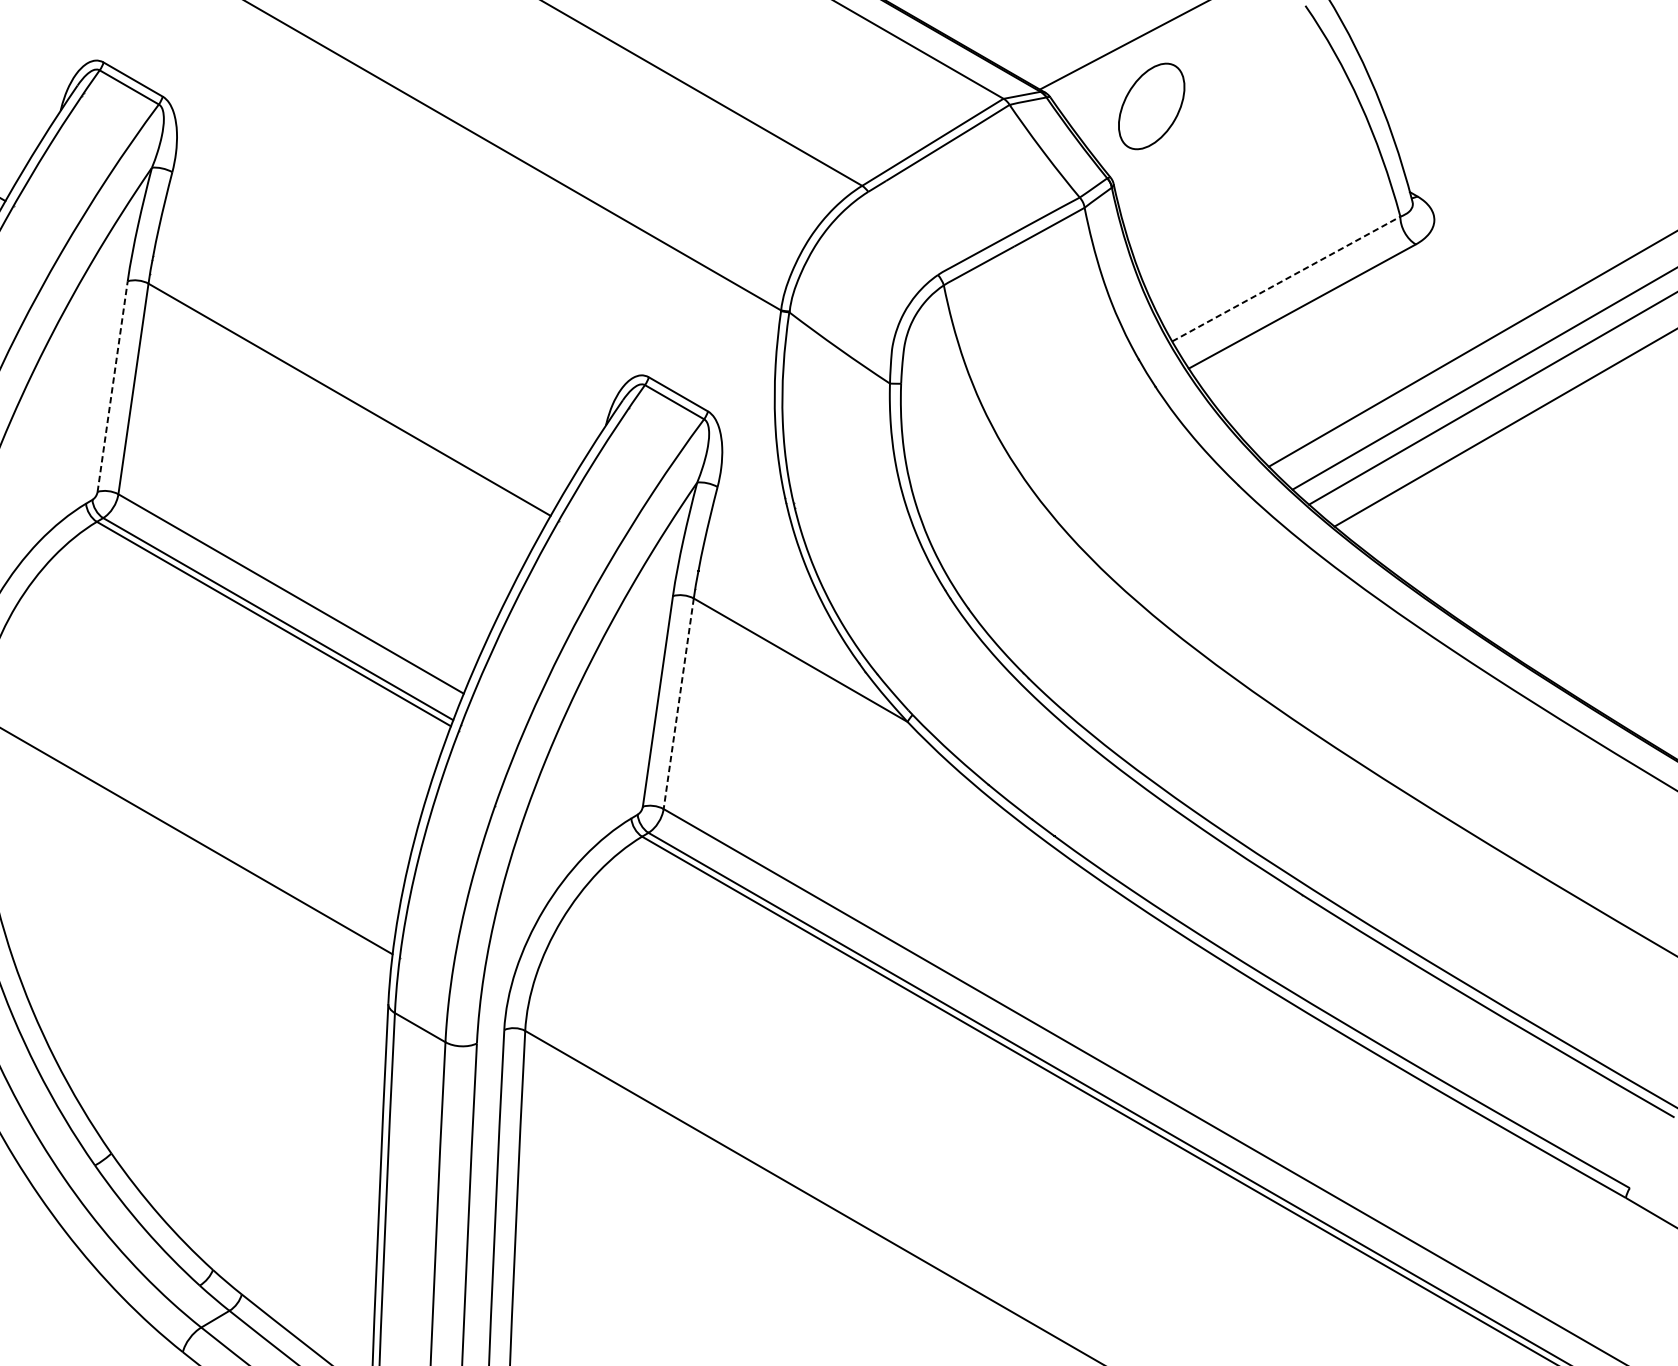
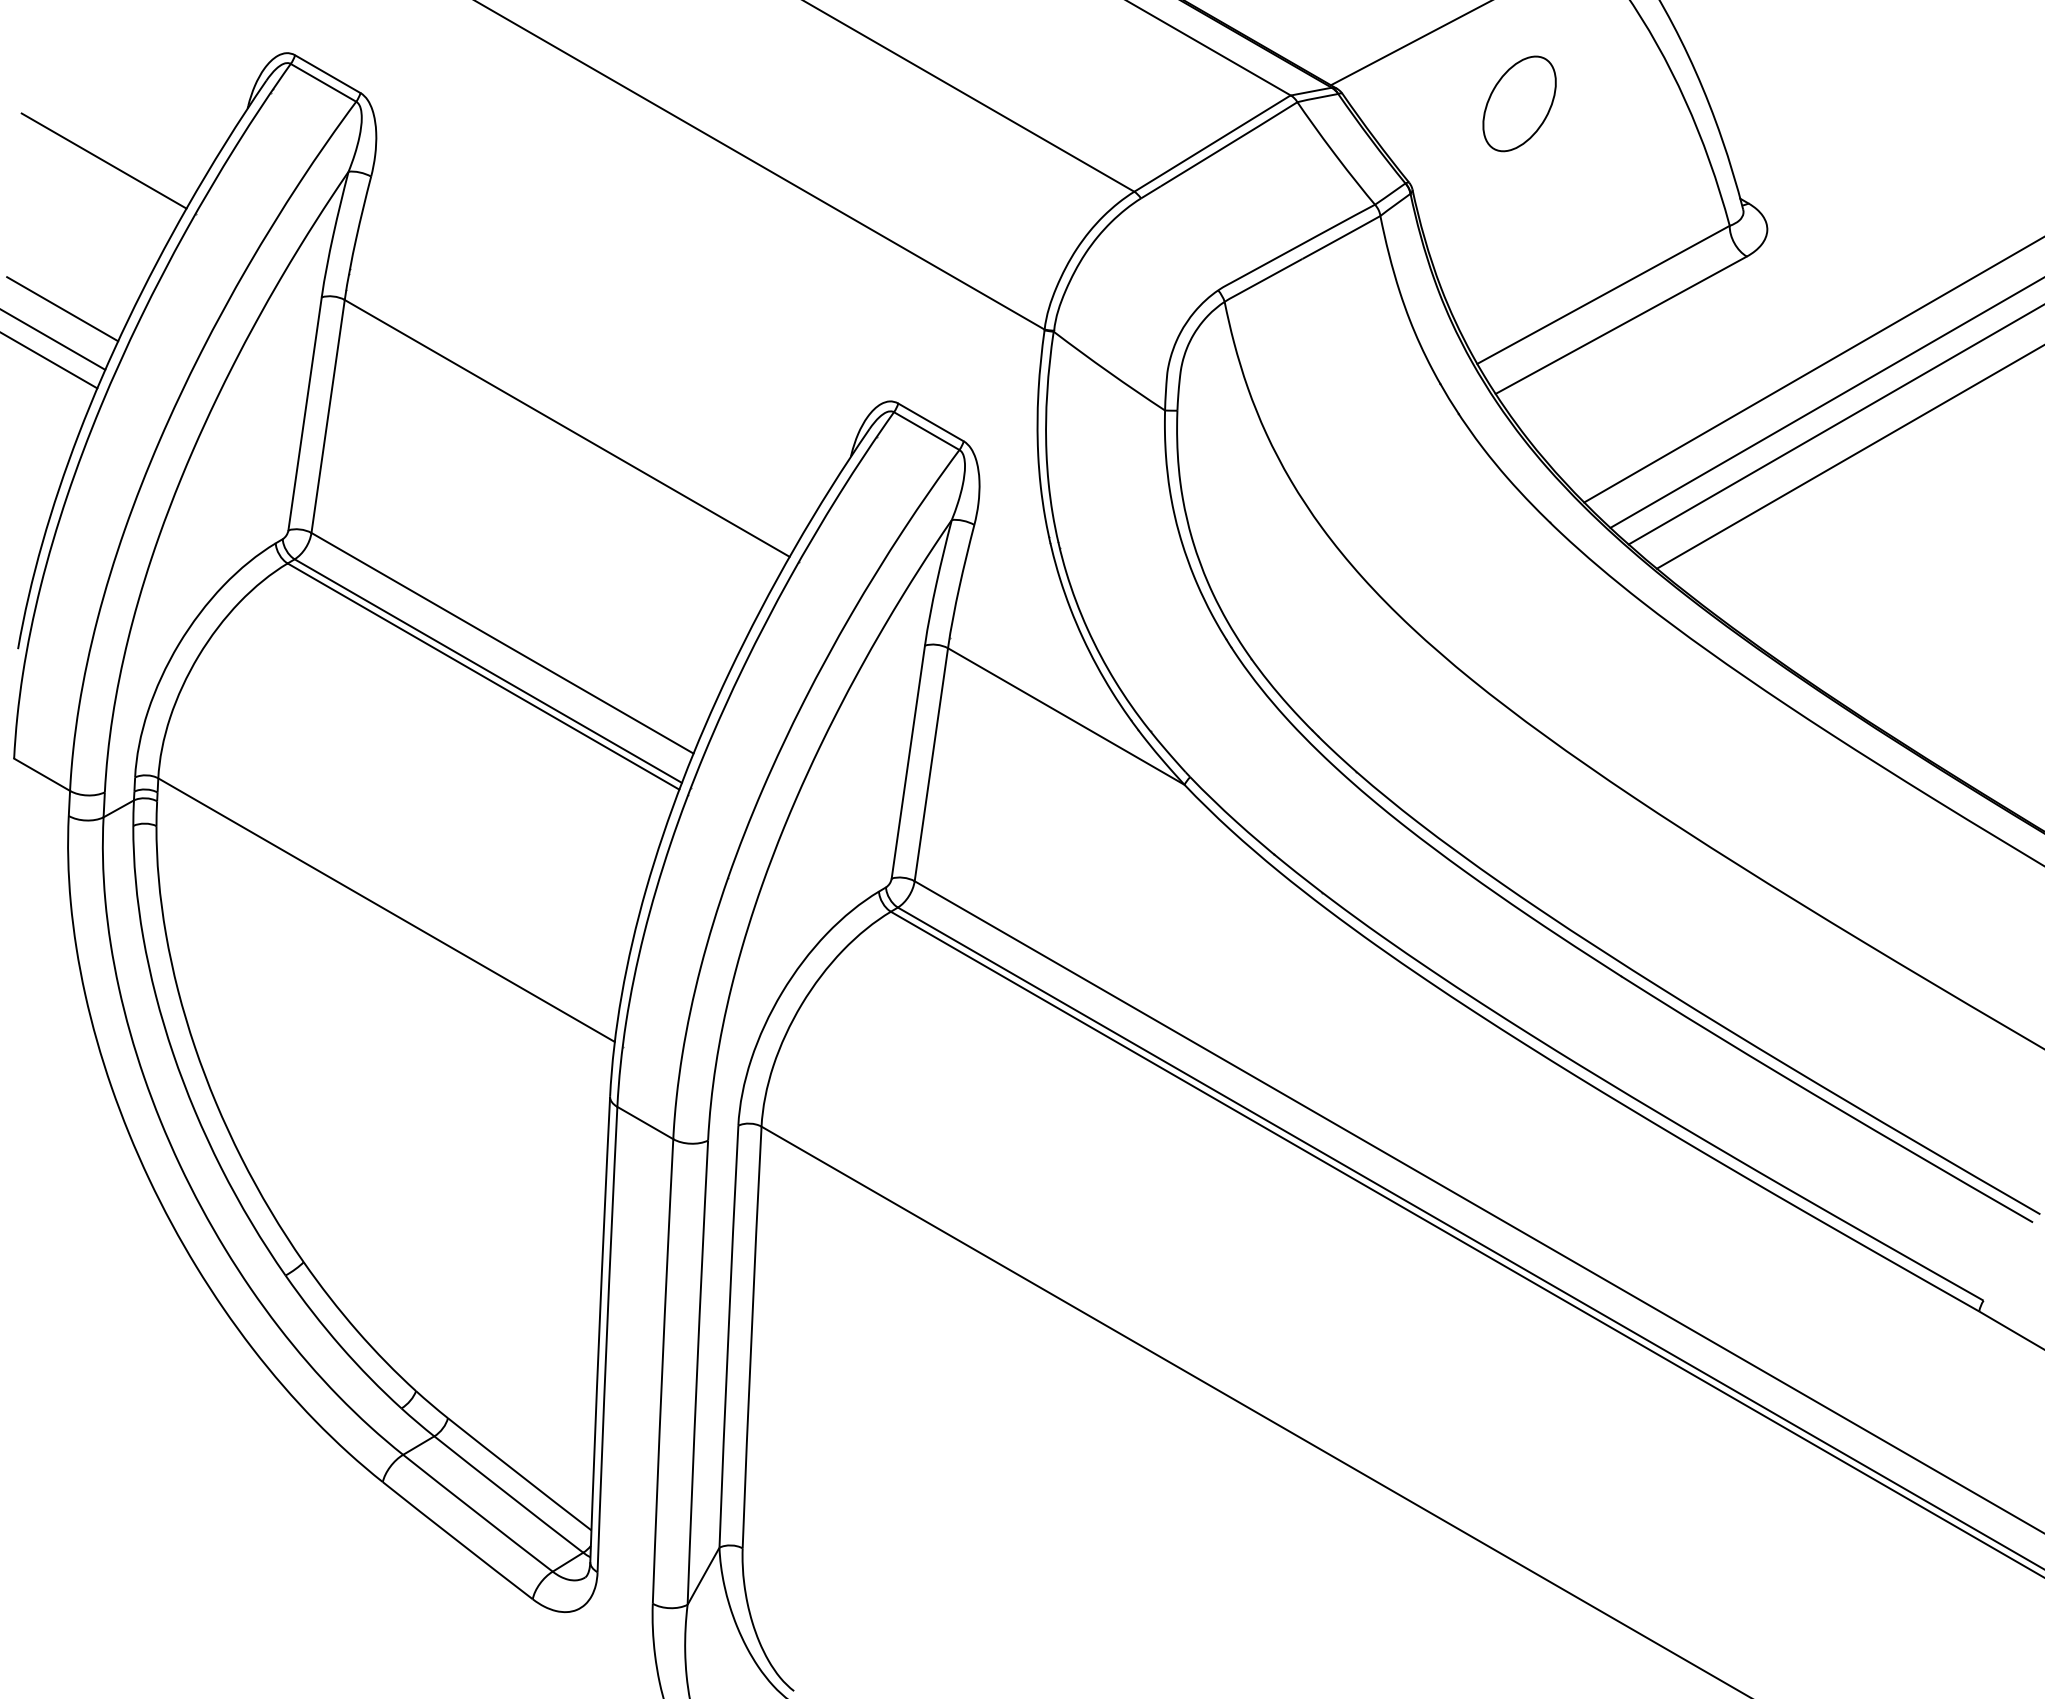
part: (1151, 106) -> (1519, 103), moved
line: (1286, 278) -> (1603, 294), dashed -> solid
line: (113, 386) -> (305, 413), dashed -> solid
line: (678, 703) -> (931, 764), dashed -> solid

